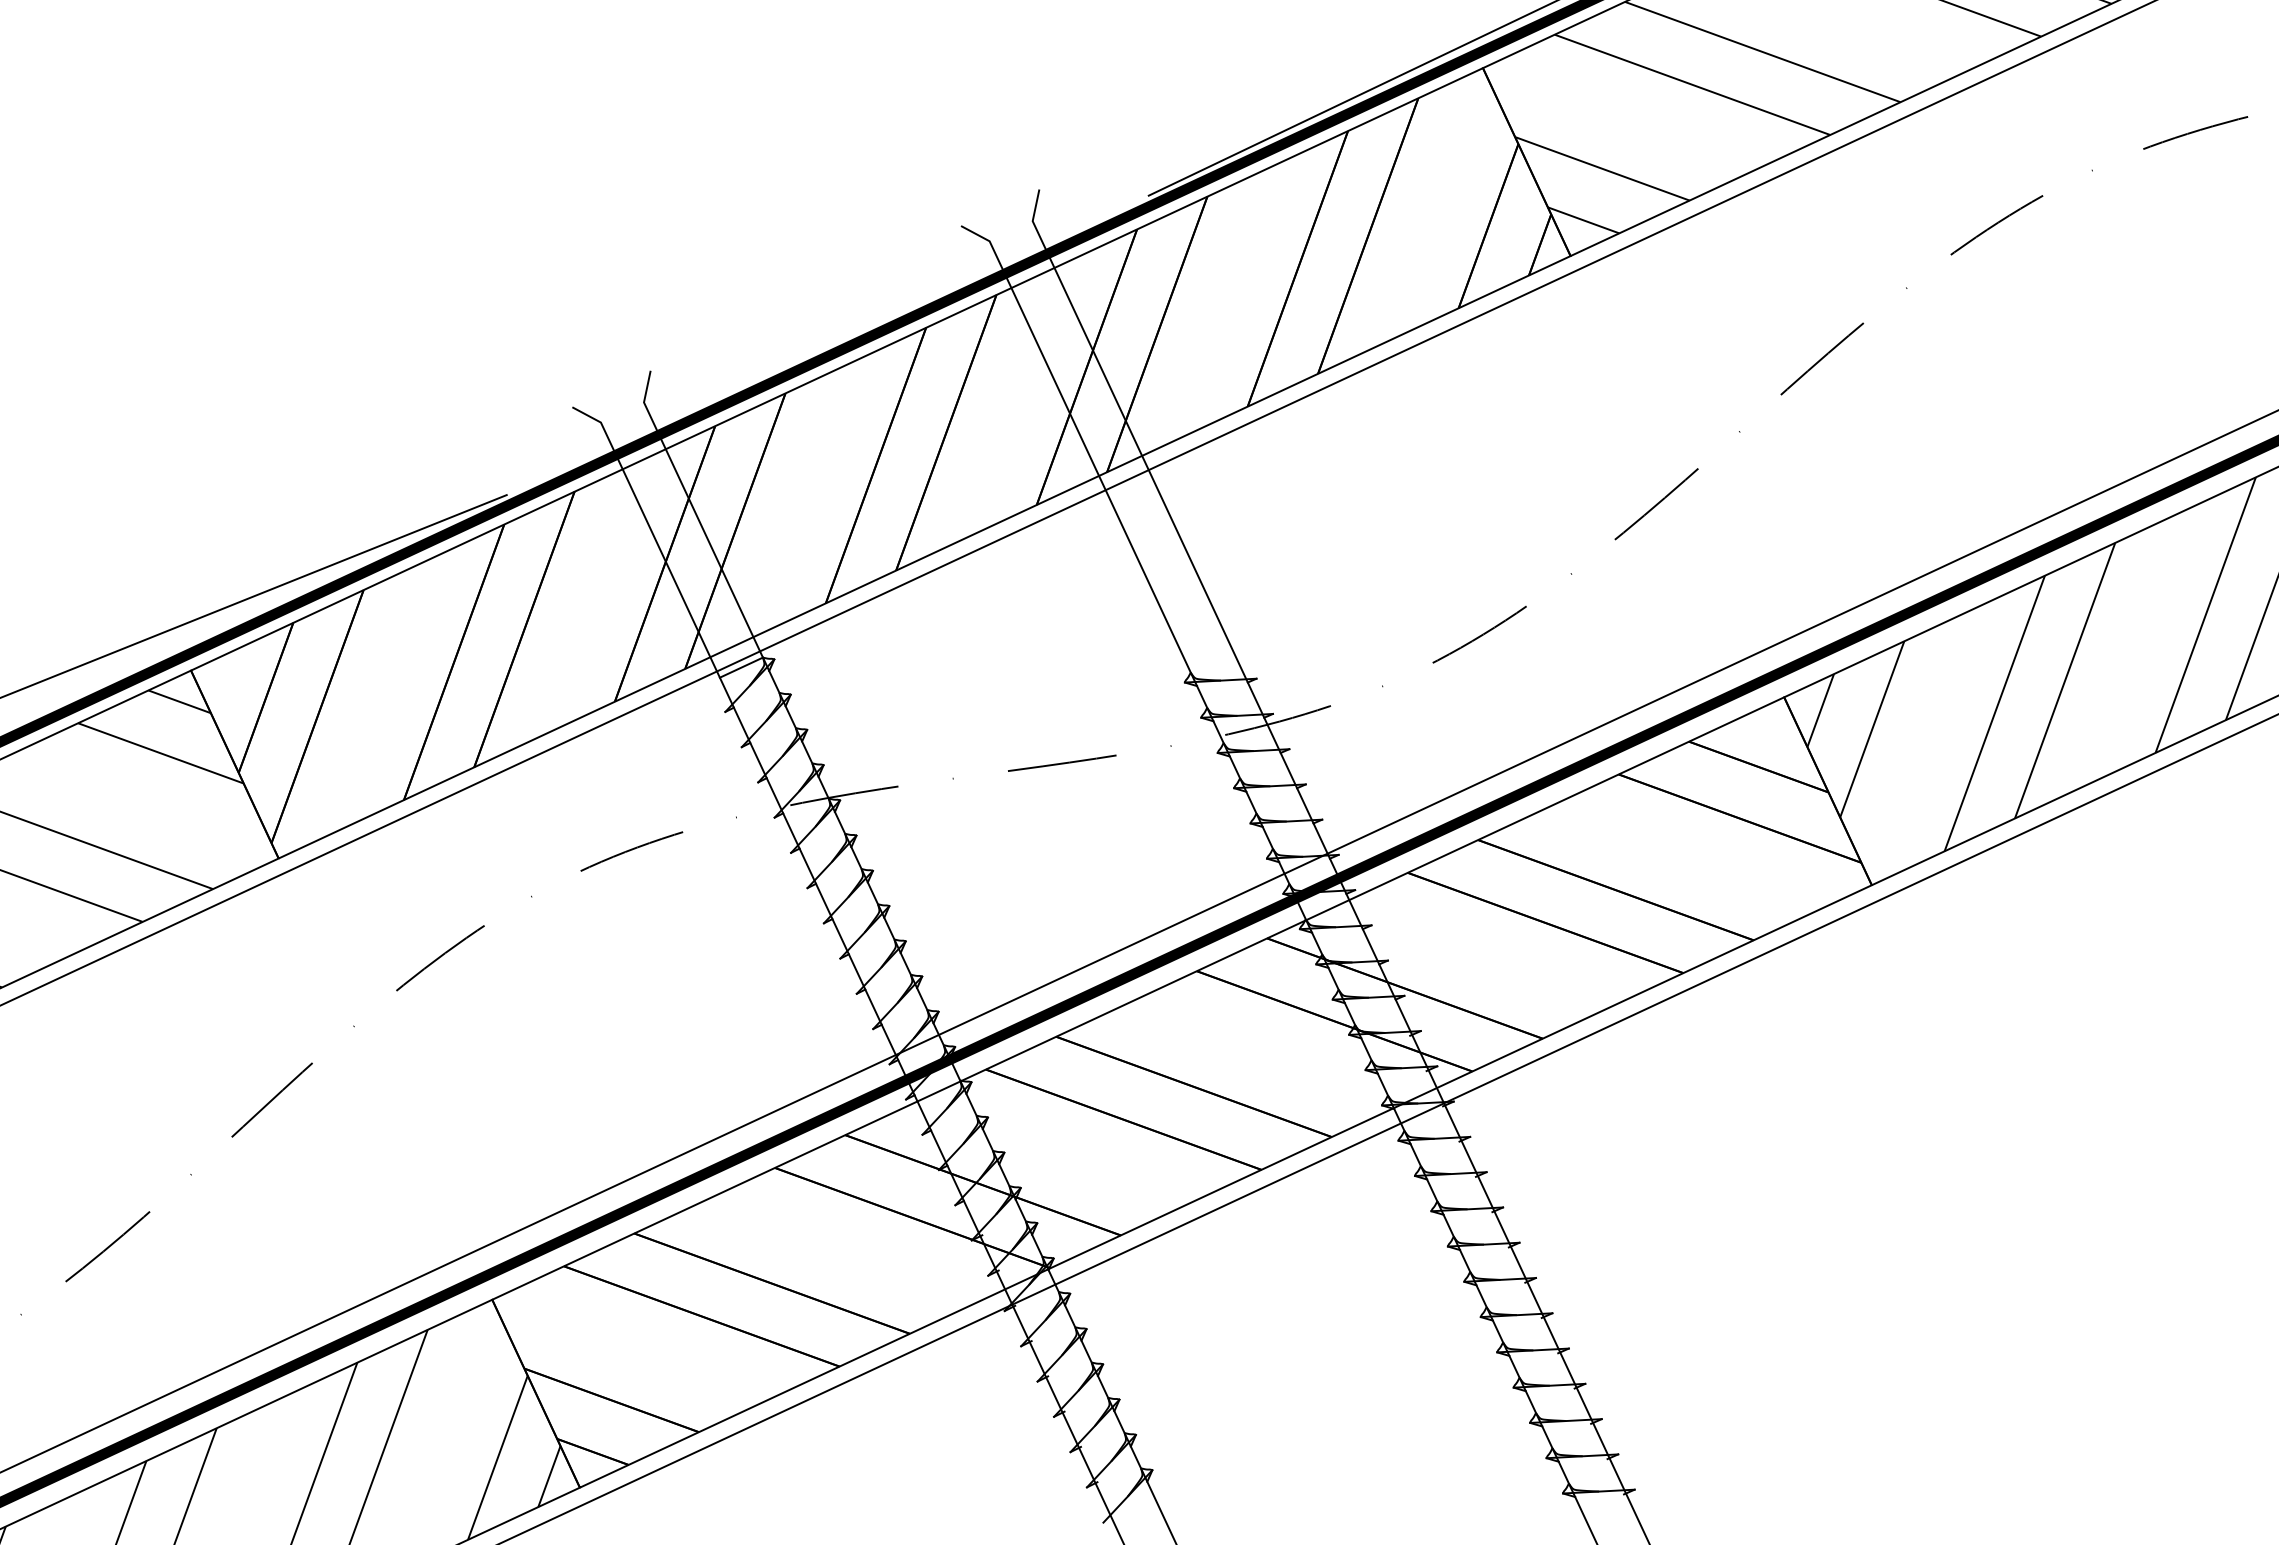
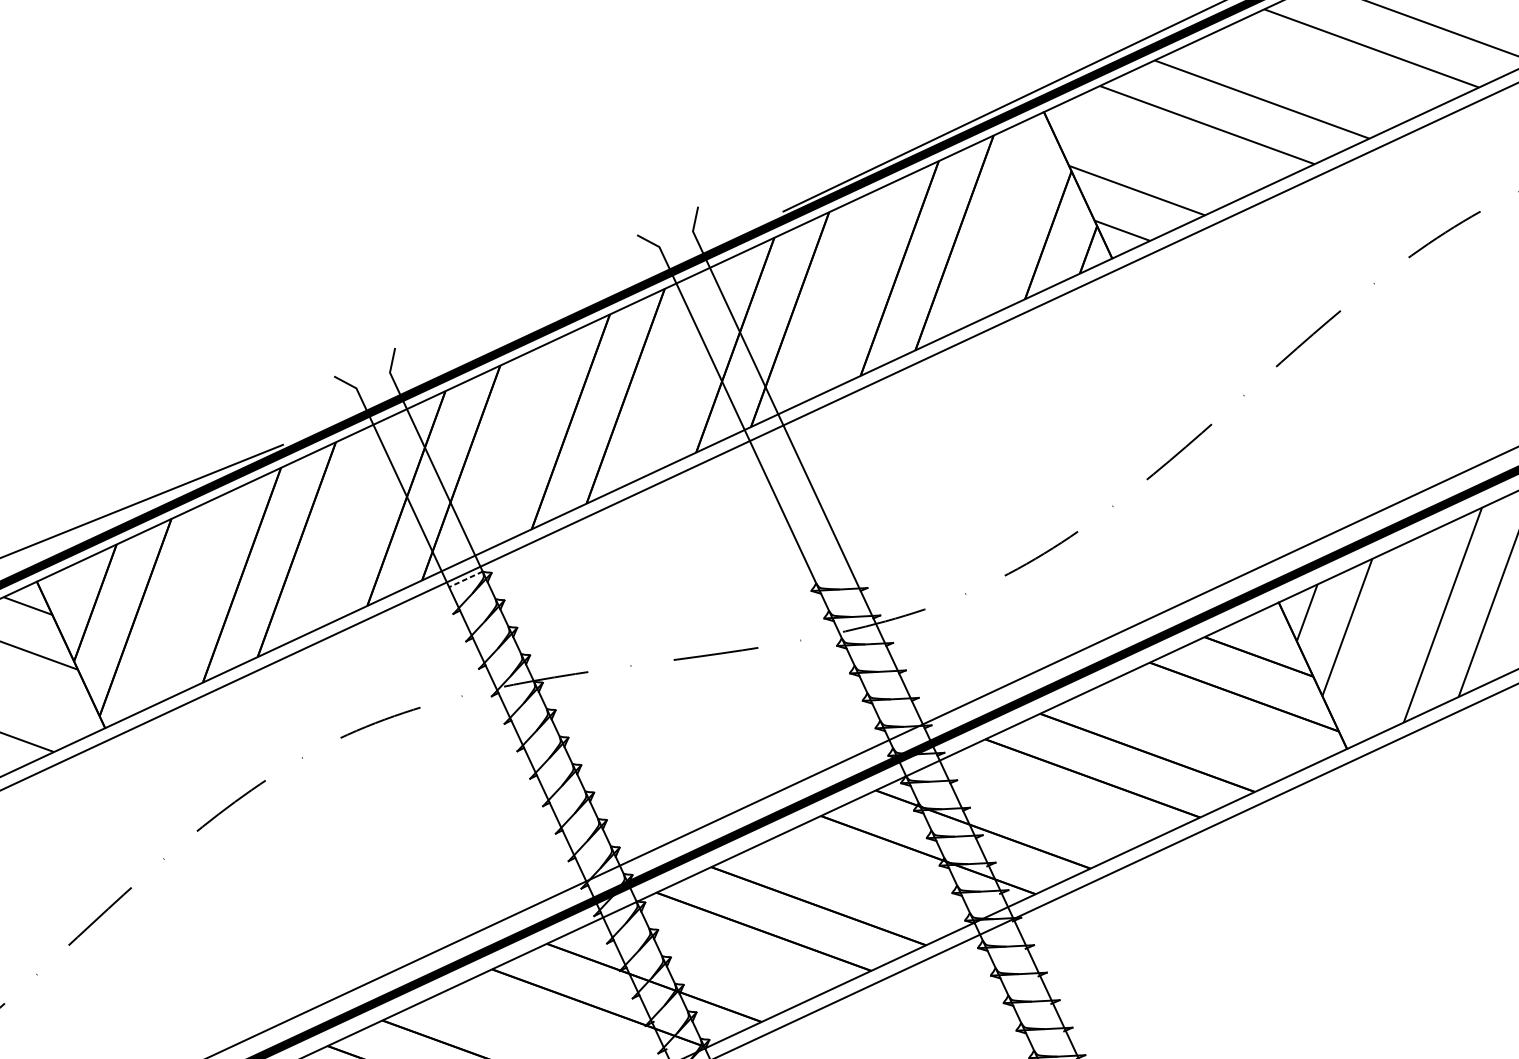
line: (741, 667) -> (465, 579), solid -> dashed

